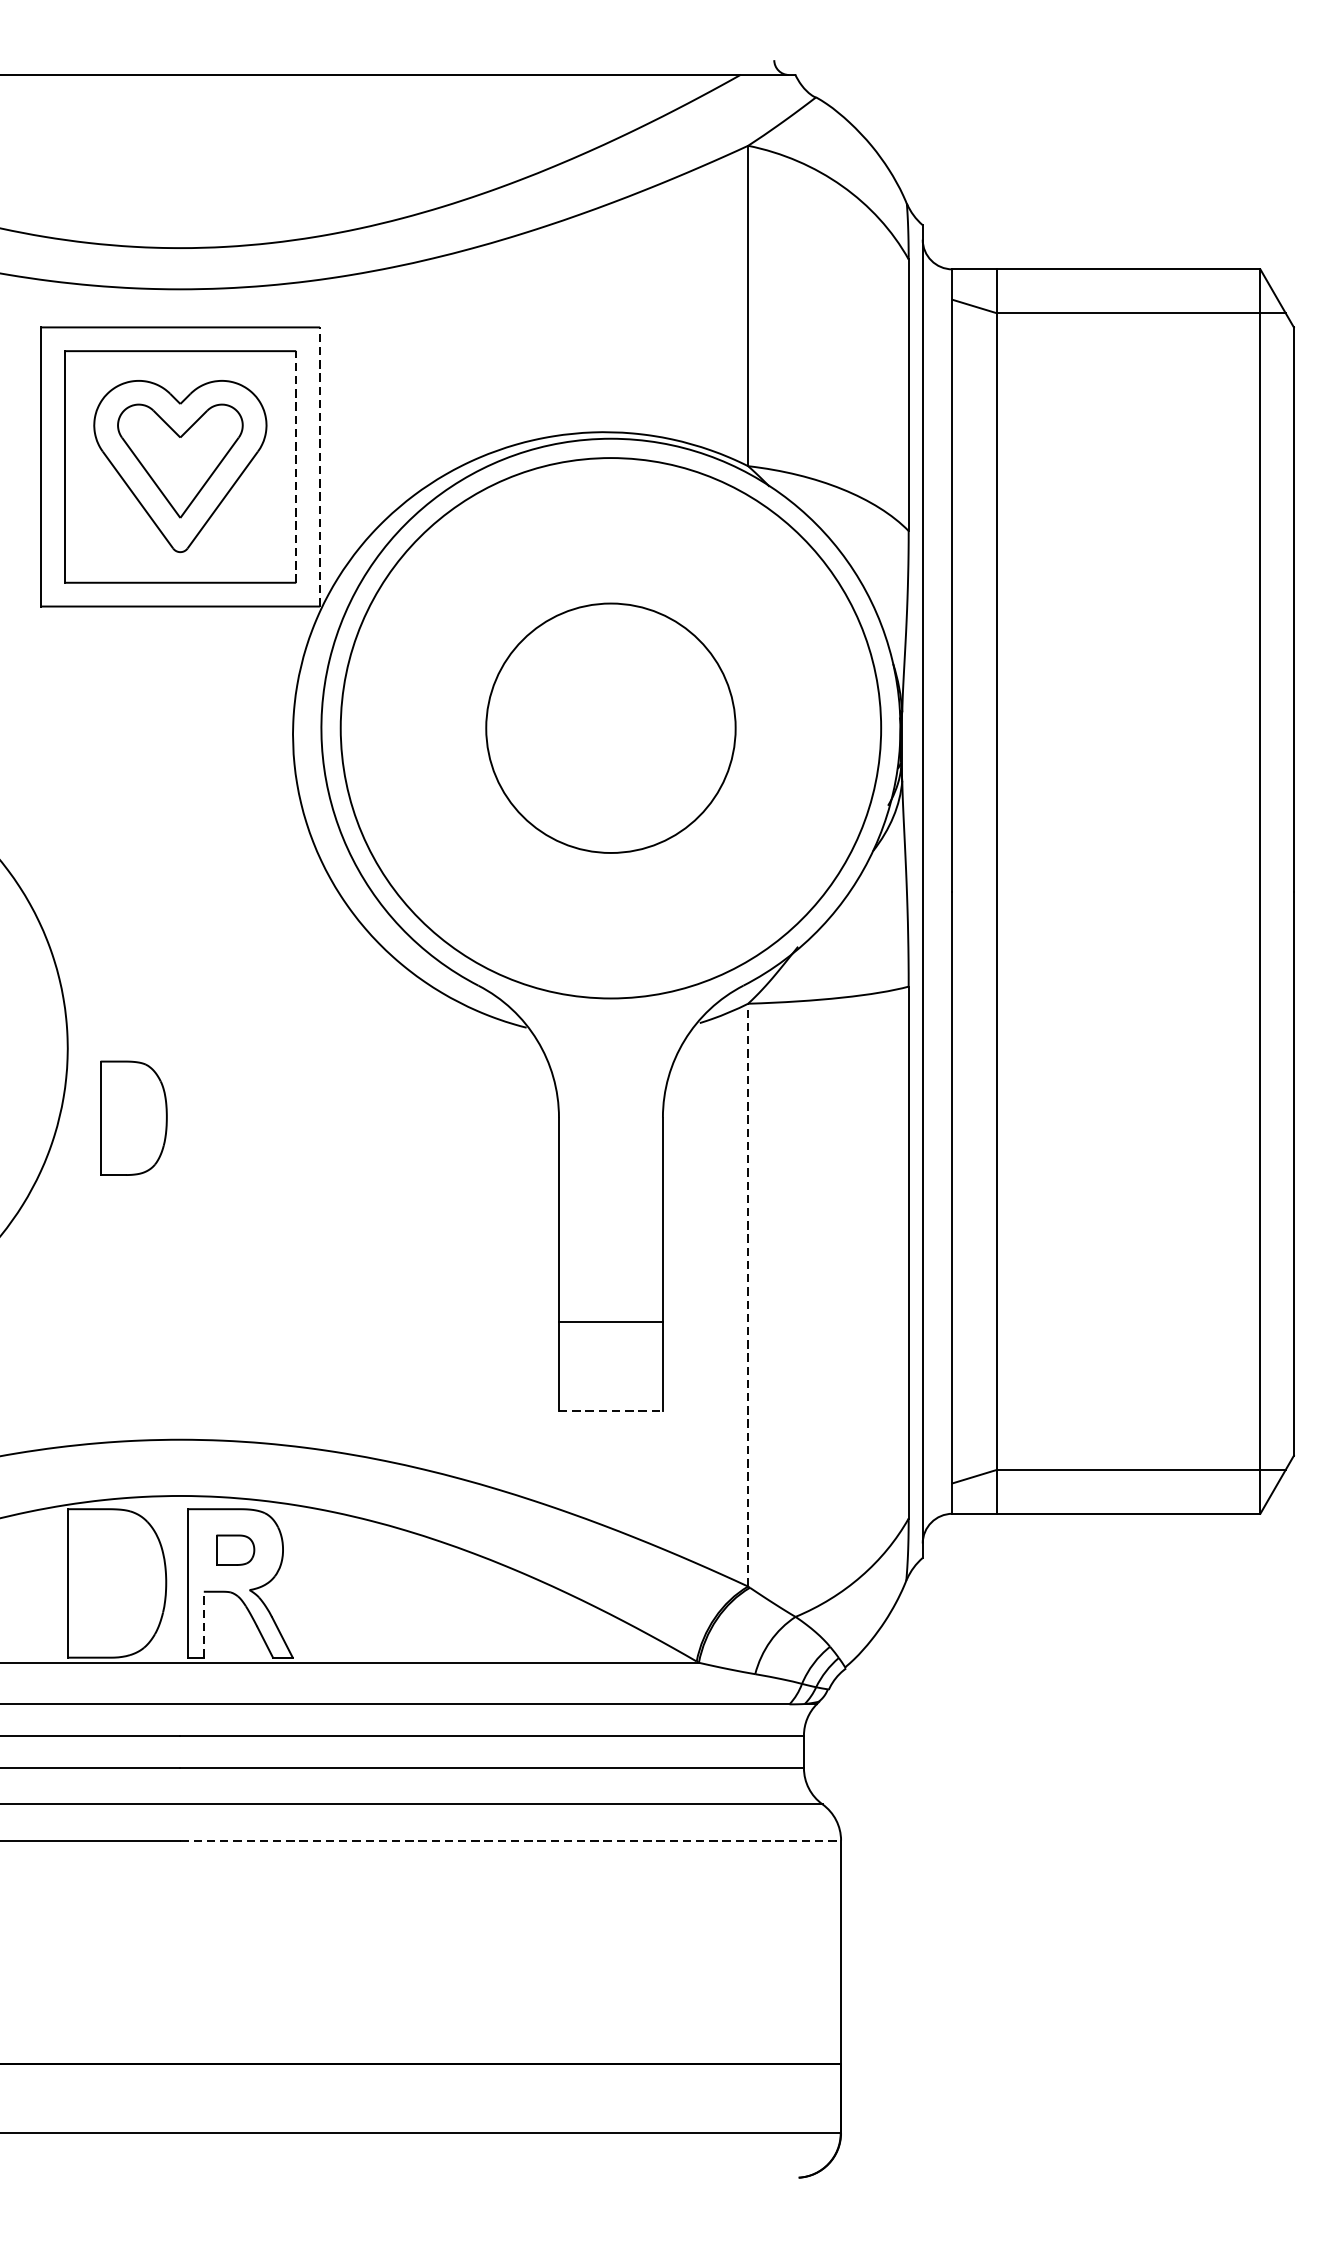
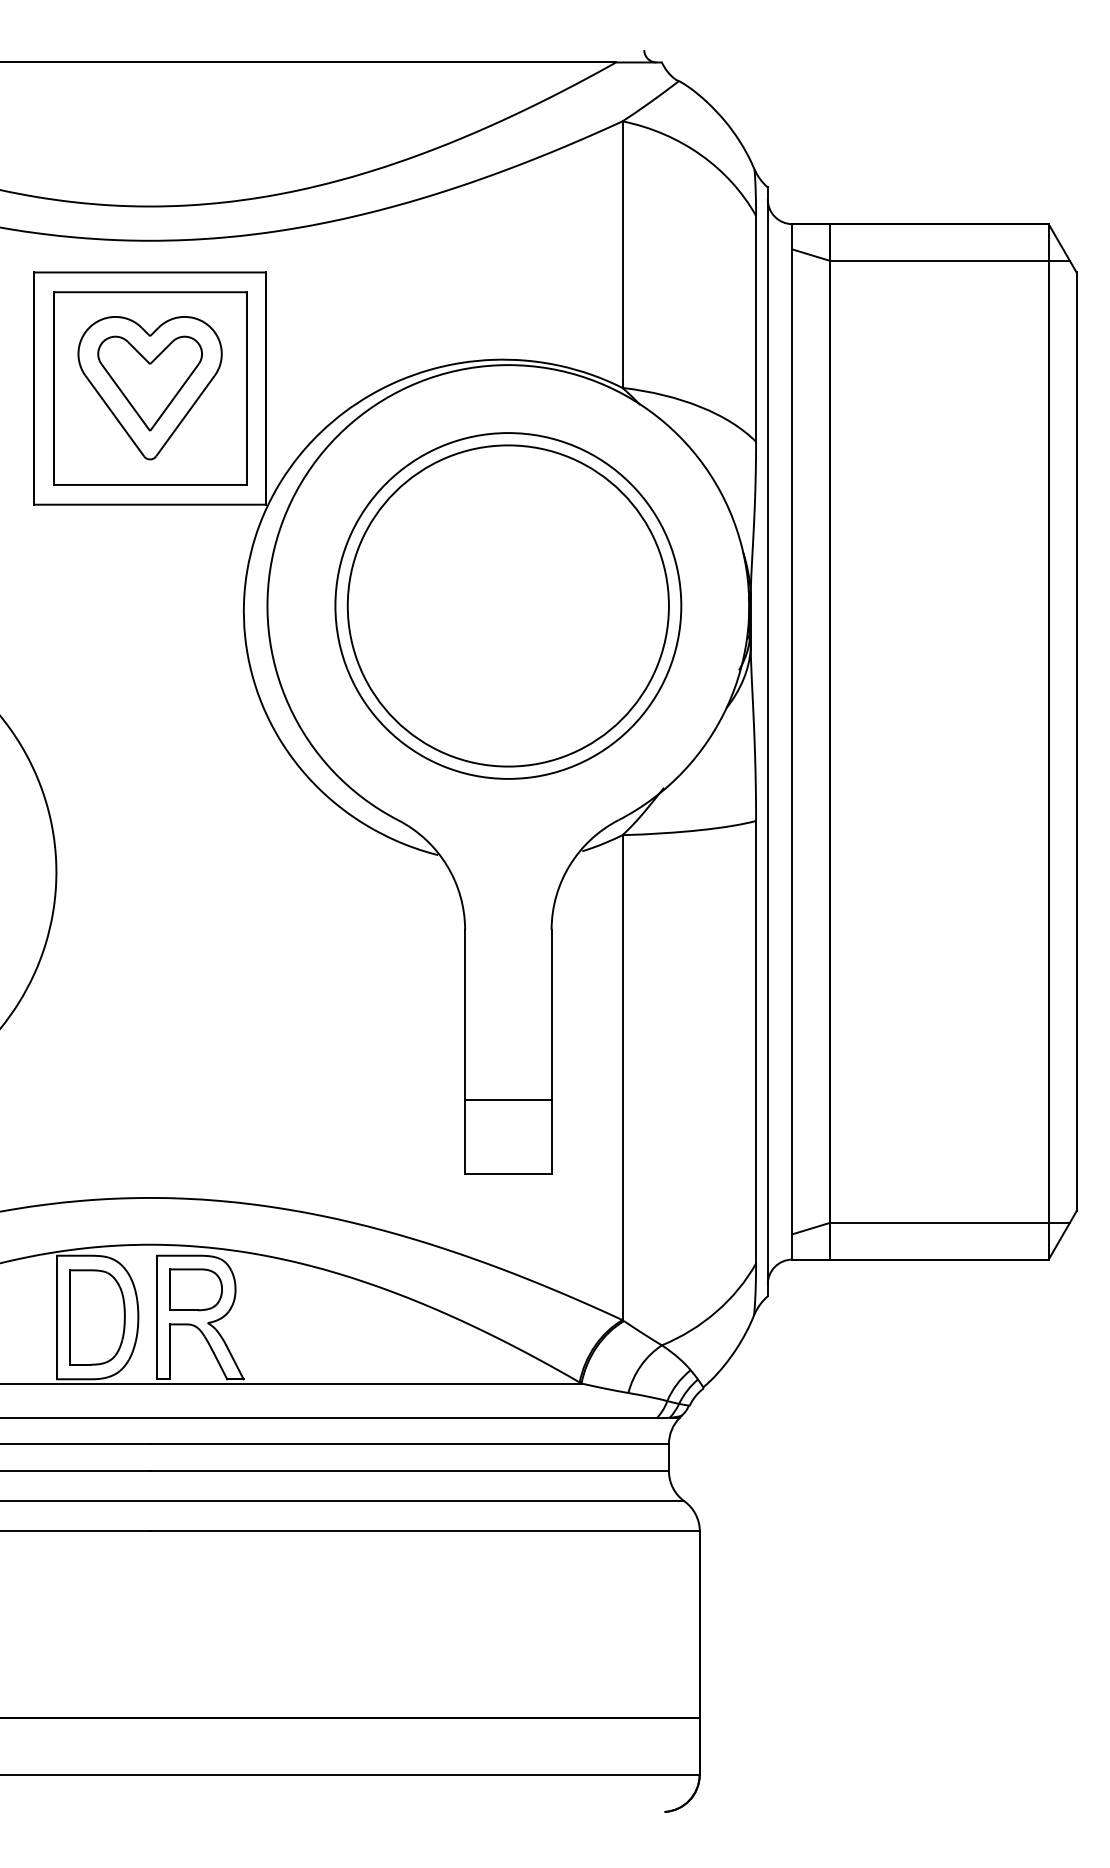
line: (296, 466) -> (246, 388), dashed -> solid
line: (320, 466) -> (266, 388), dashed -> solid
circle: (609, 727) -> (507, 605), size x0.71
circle: (611, 727) -> (508, 605), size x1.67
part: (133, 1118) -> (97, 1317), moved
line: (748, 1294) -> (622, 1077), dashed -> solid
line: (611, 1411) -> (508, 1174), dashed -> solid
part: (234, 1549) -> (195, 1289), size x1.67
line: (203, 1624) -> (169, 1351), dashed -> solid
line: (510, 1840) -> (424, 1531), dashed -> solid

